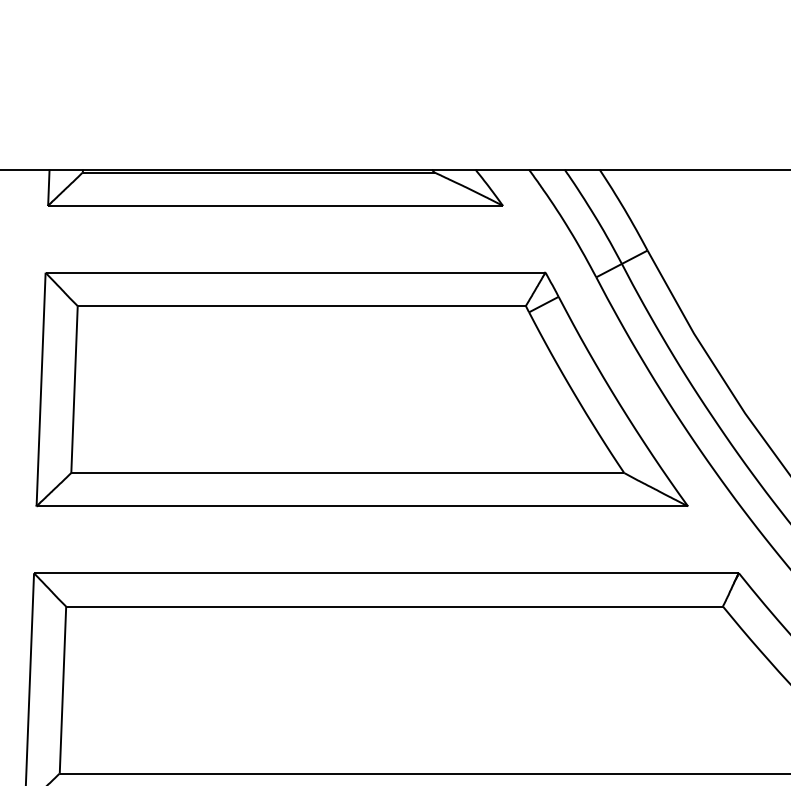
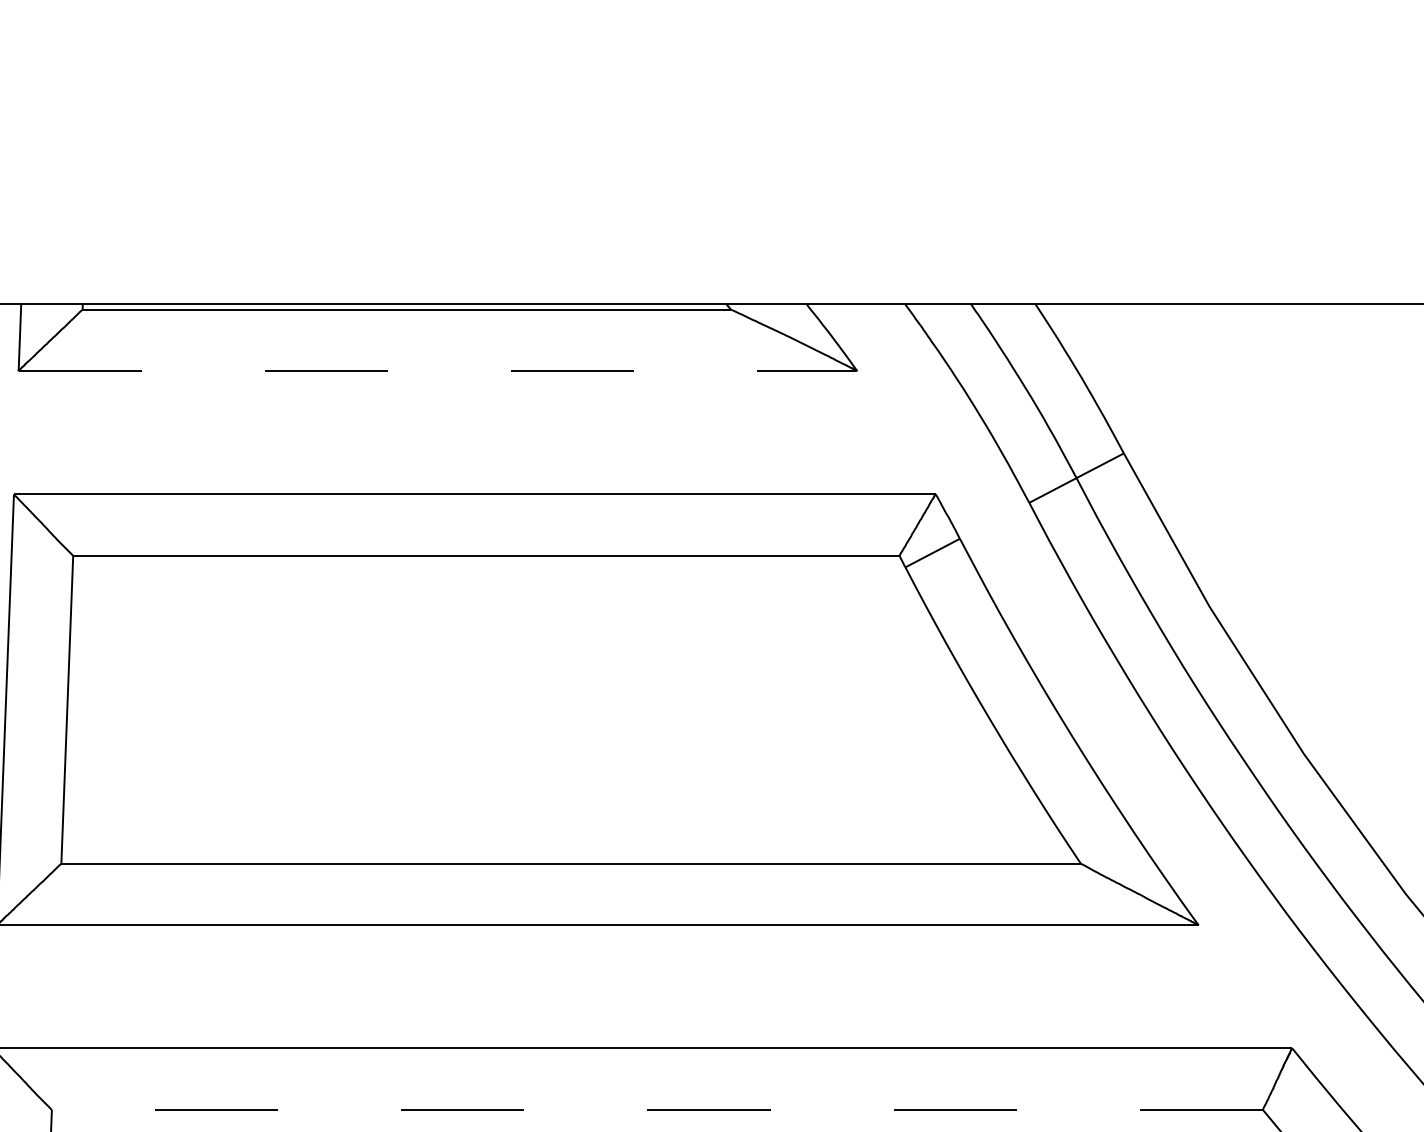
line: (276, 205) -> (439, 370), solid -> dashed
line: (394, 606) -> (657, 1109), solid -> dashed

